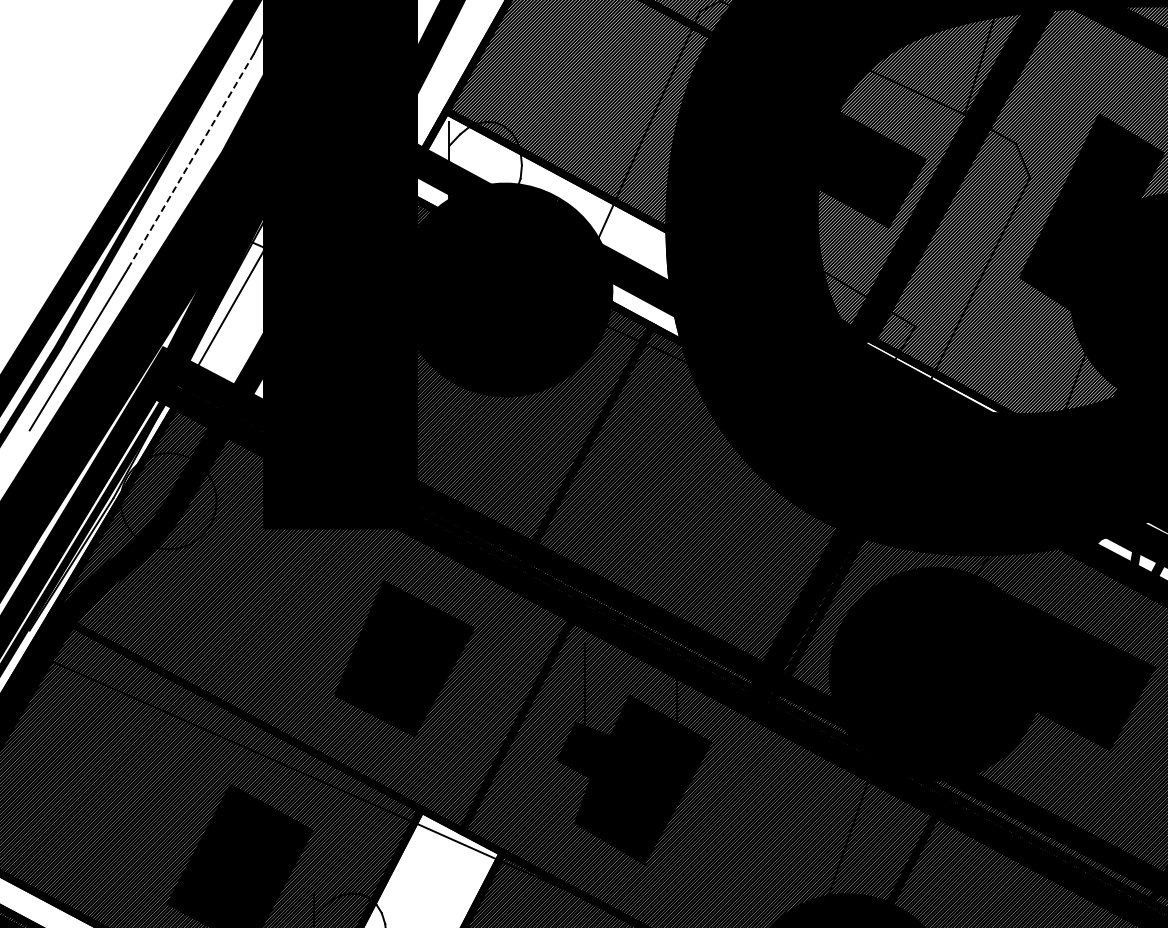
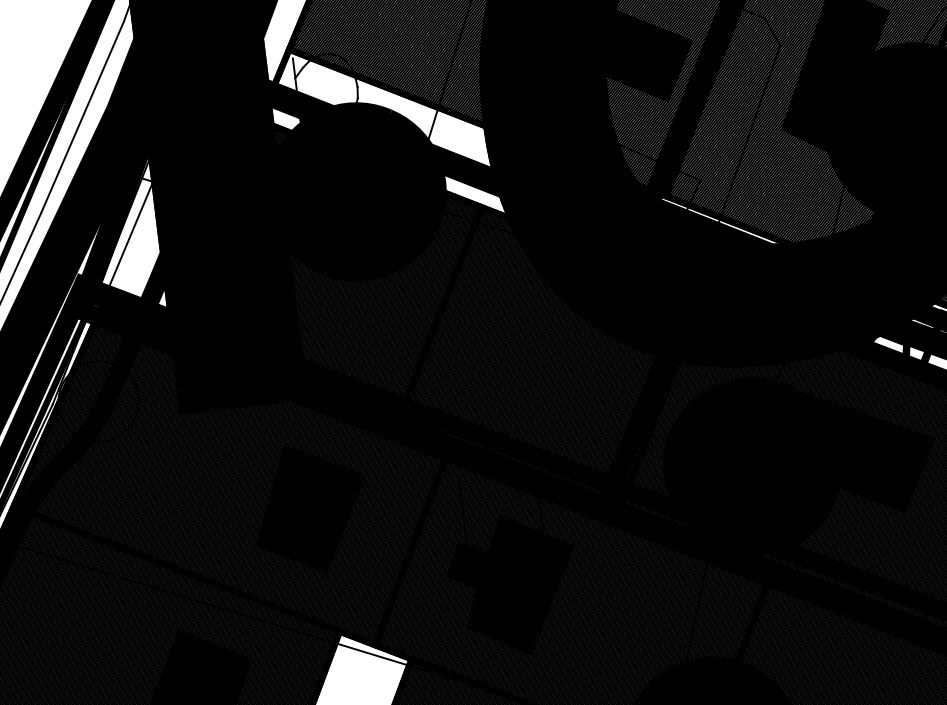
line: (190, 161) -> (82, 117), dashed -> solid

